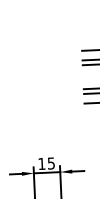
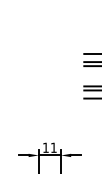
text: (50, 163) -> (53, 147), 15 -> 11

